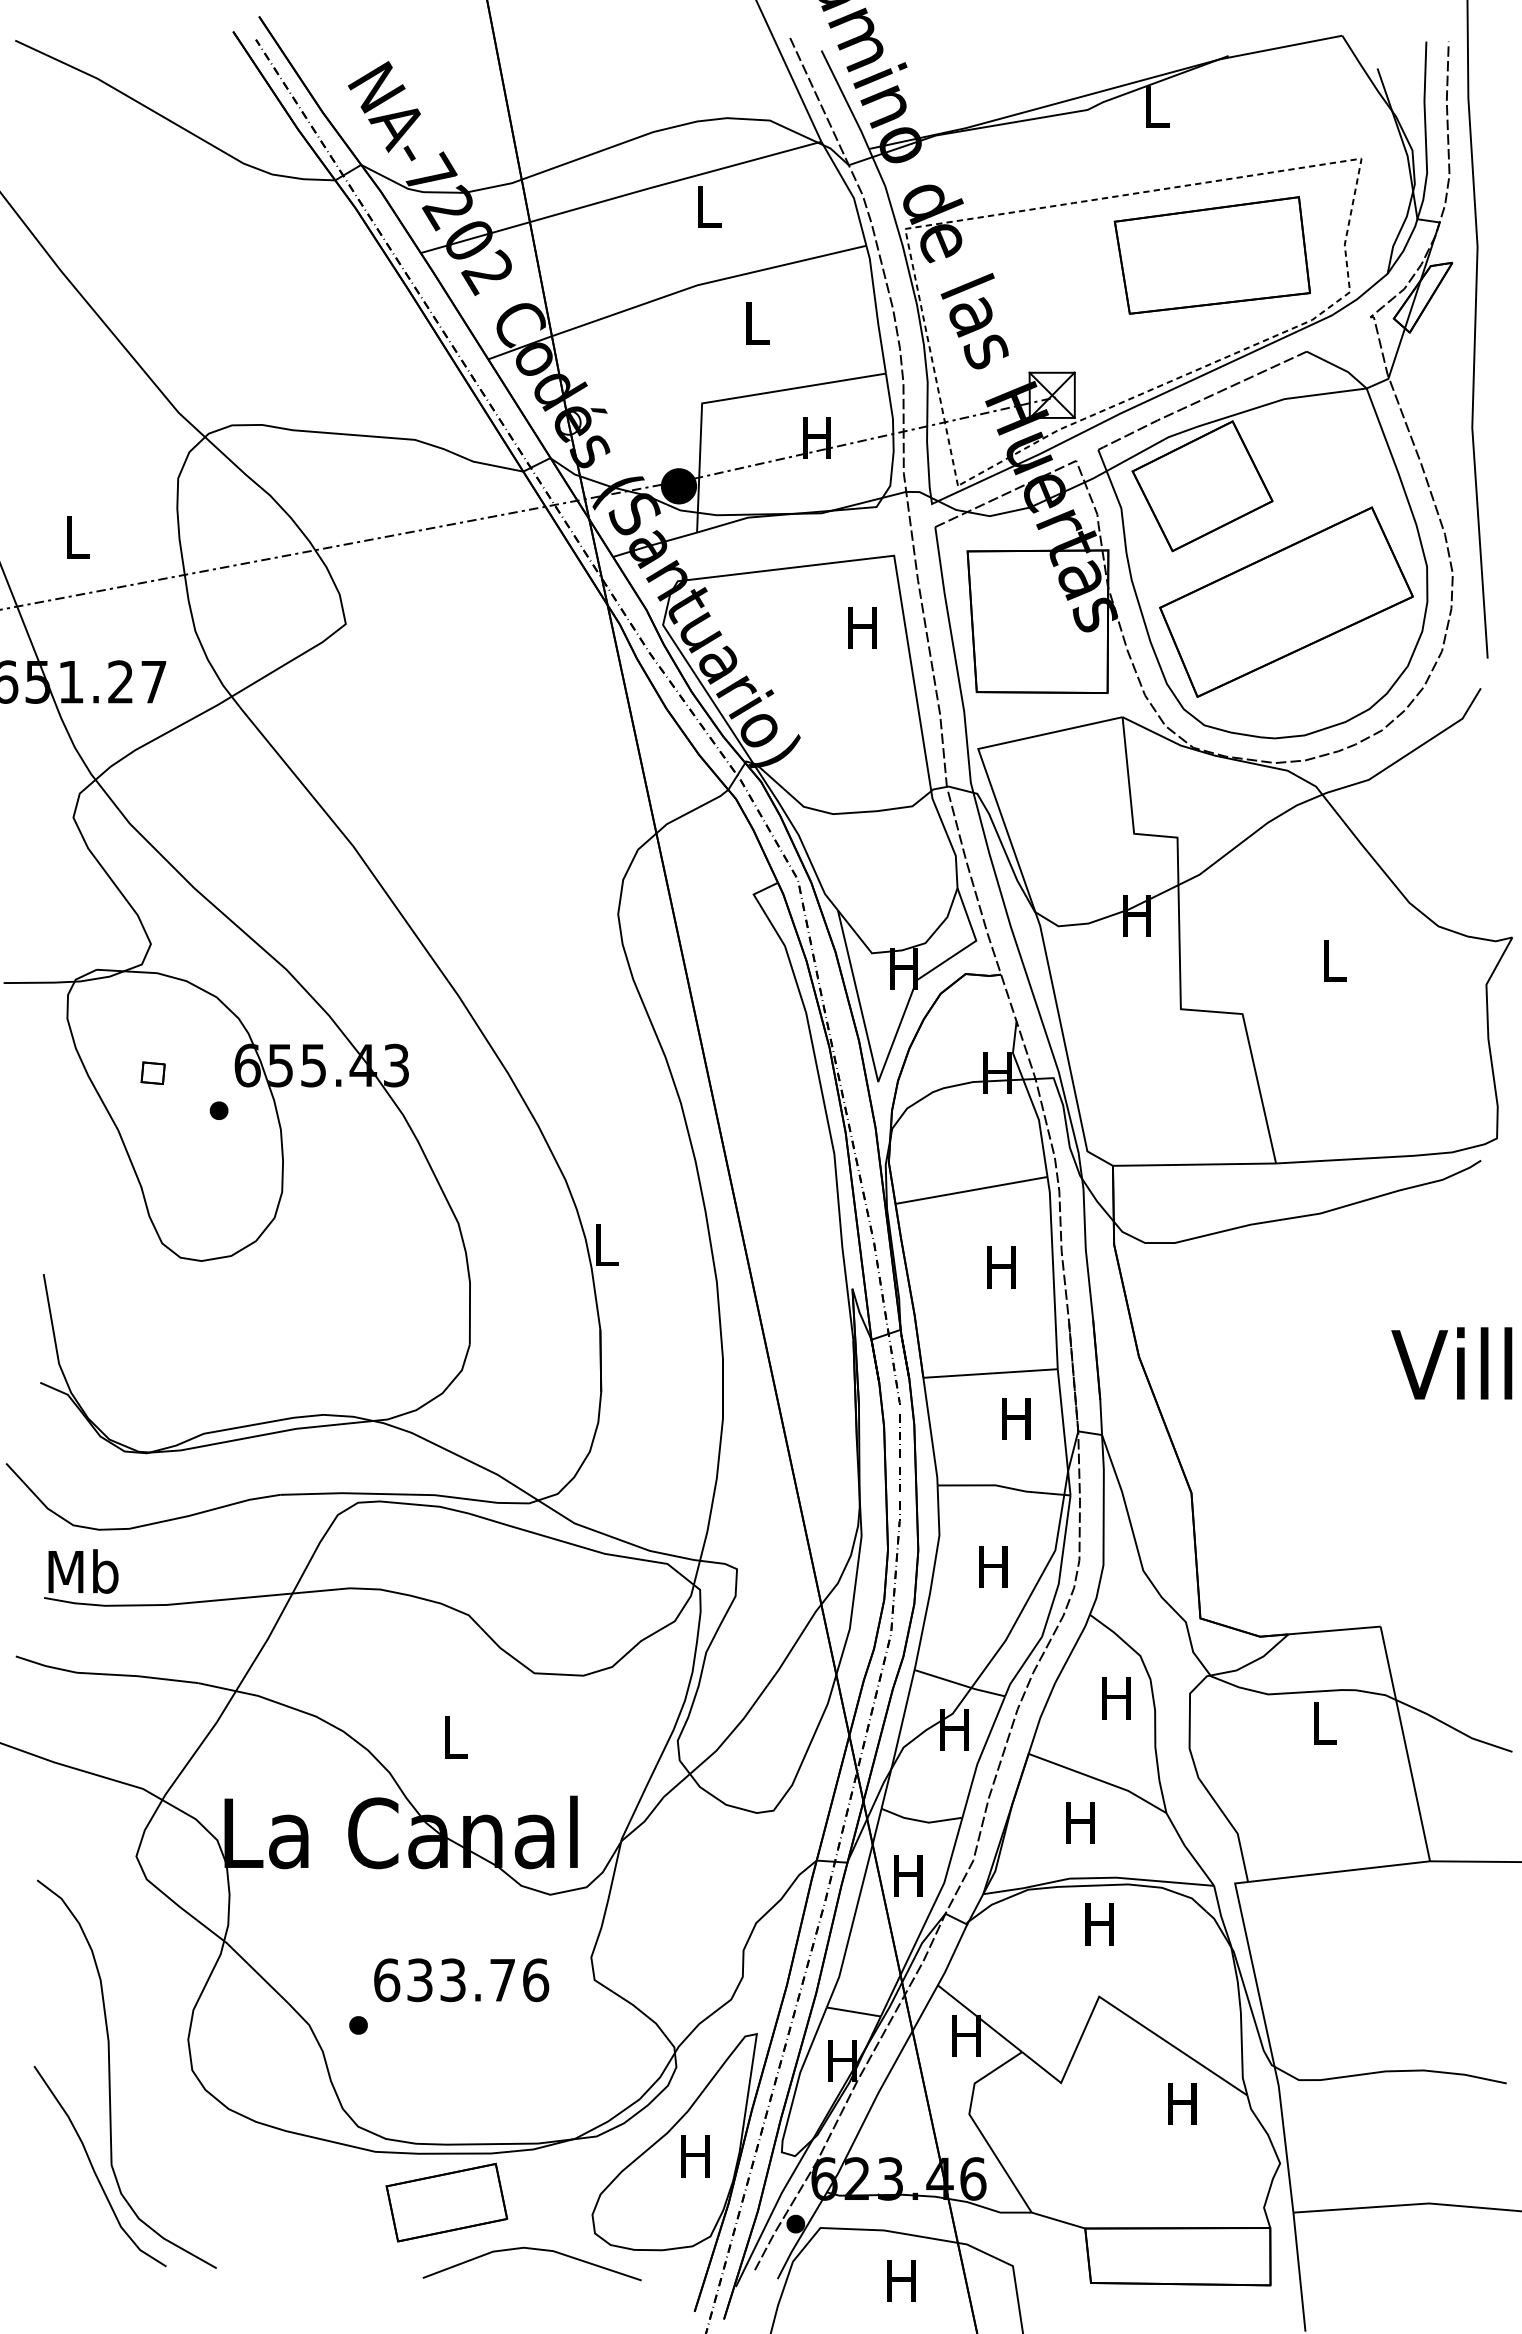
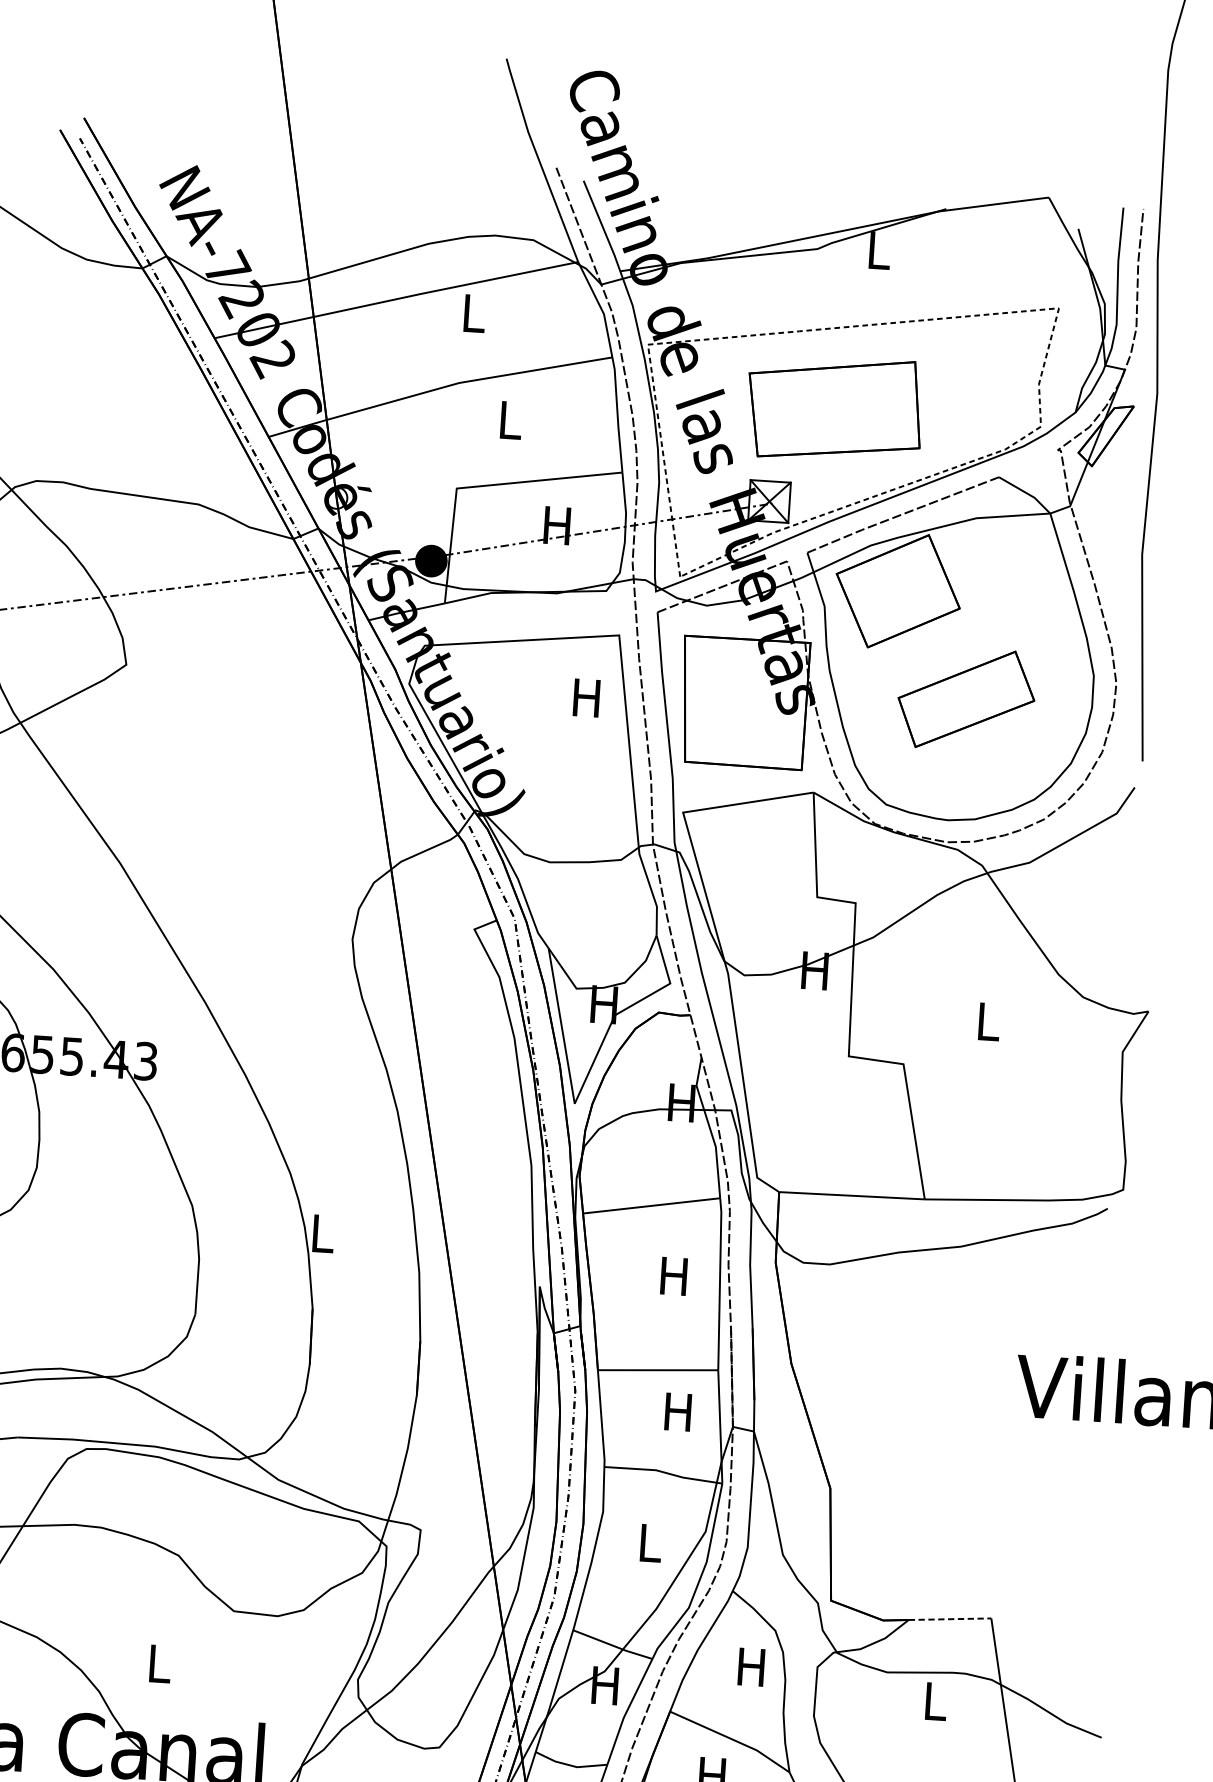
part: (1211, 255) -> (833, 409), moved
part: (1286, 601) -> (966, 698), size x0.6
text: (993, 1566) -> (649, 1542), H -> L
line: (1335, 1630) -> (950, 1619), solid -> dashed

